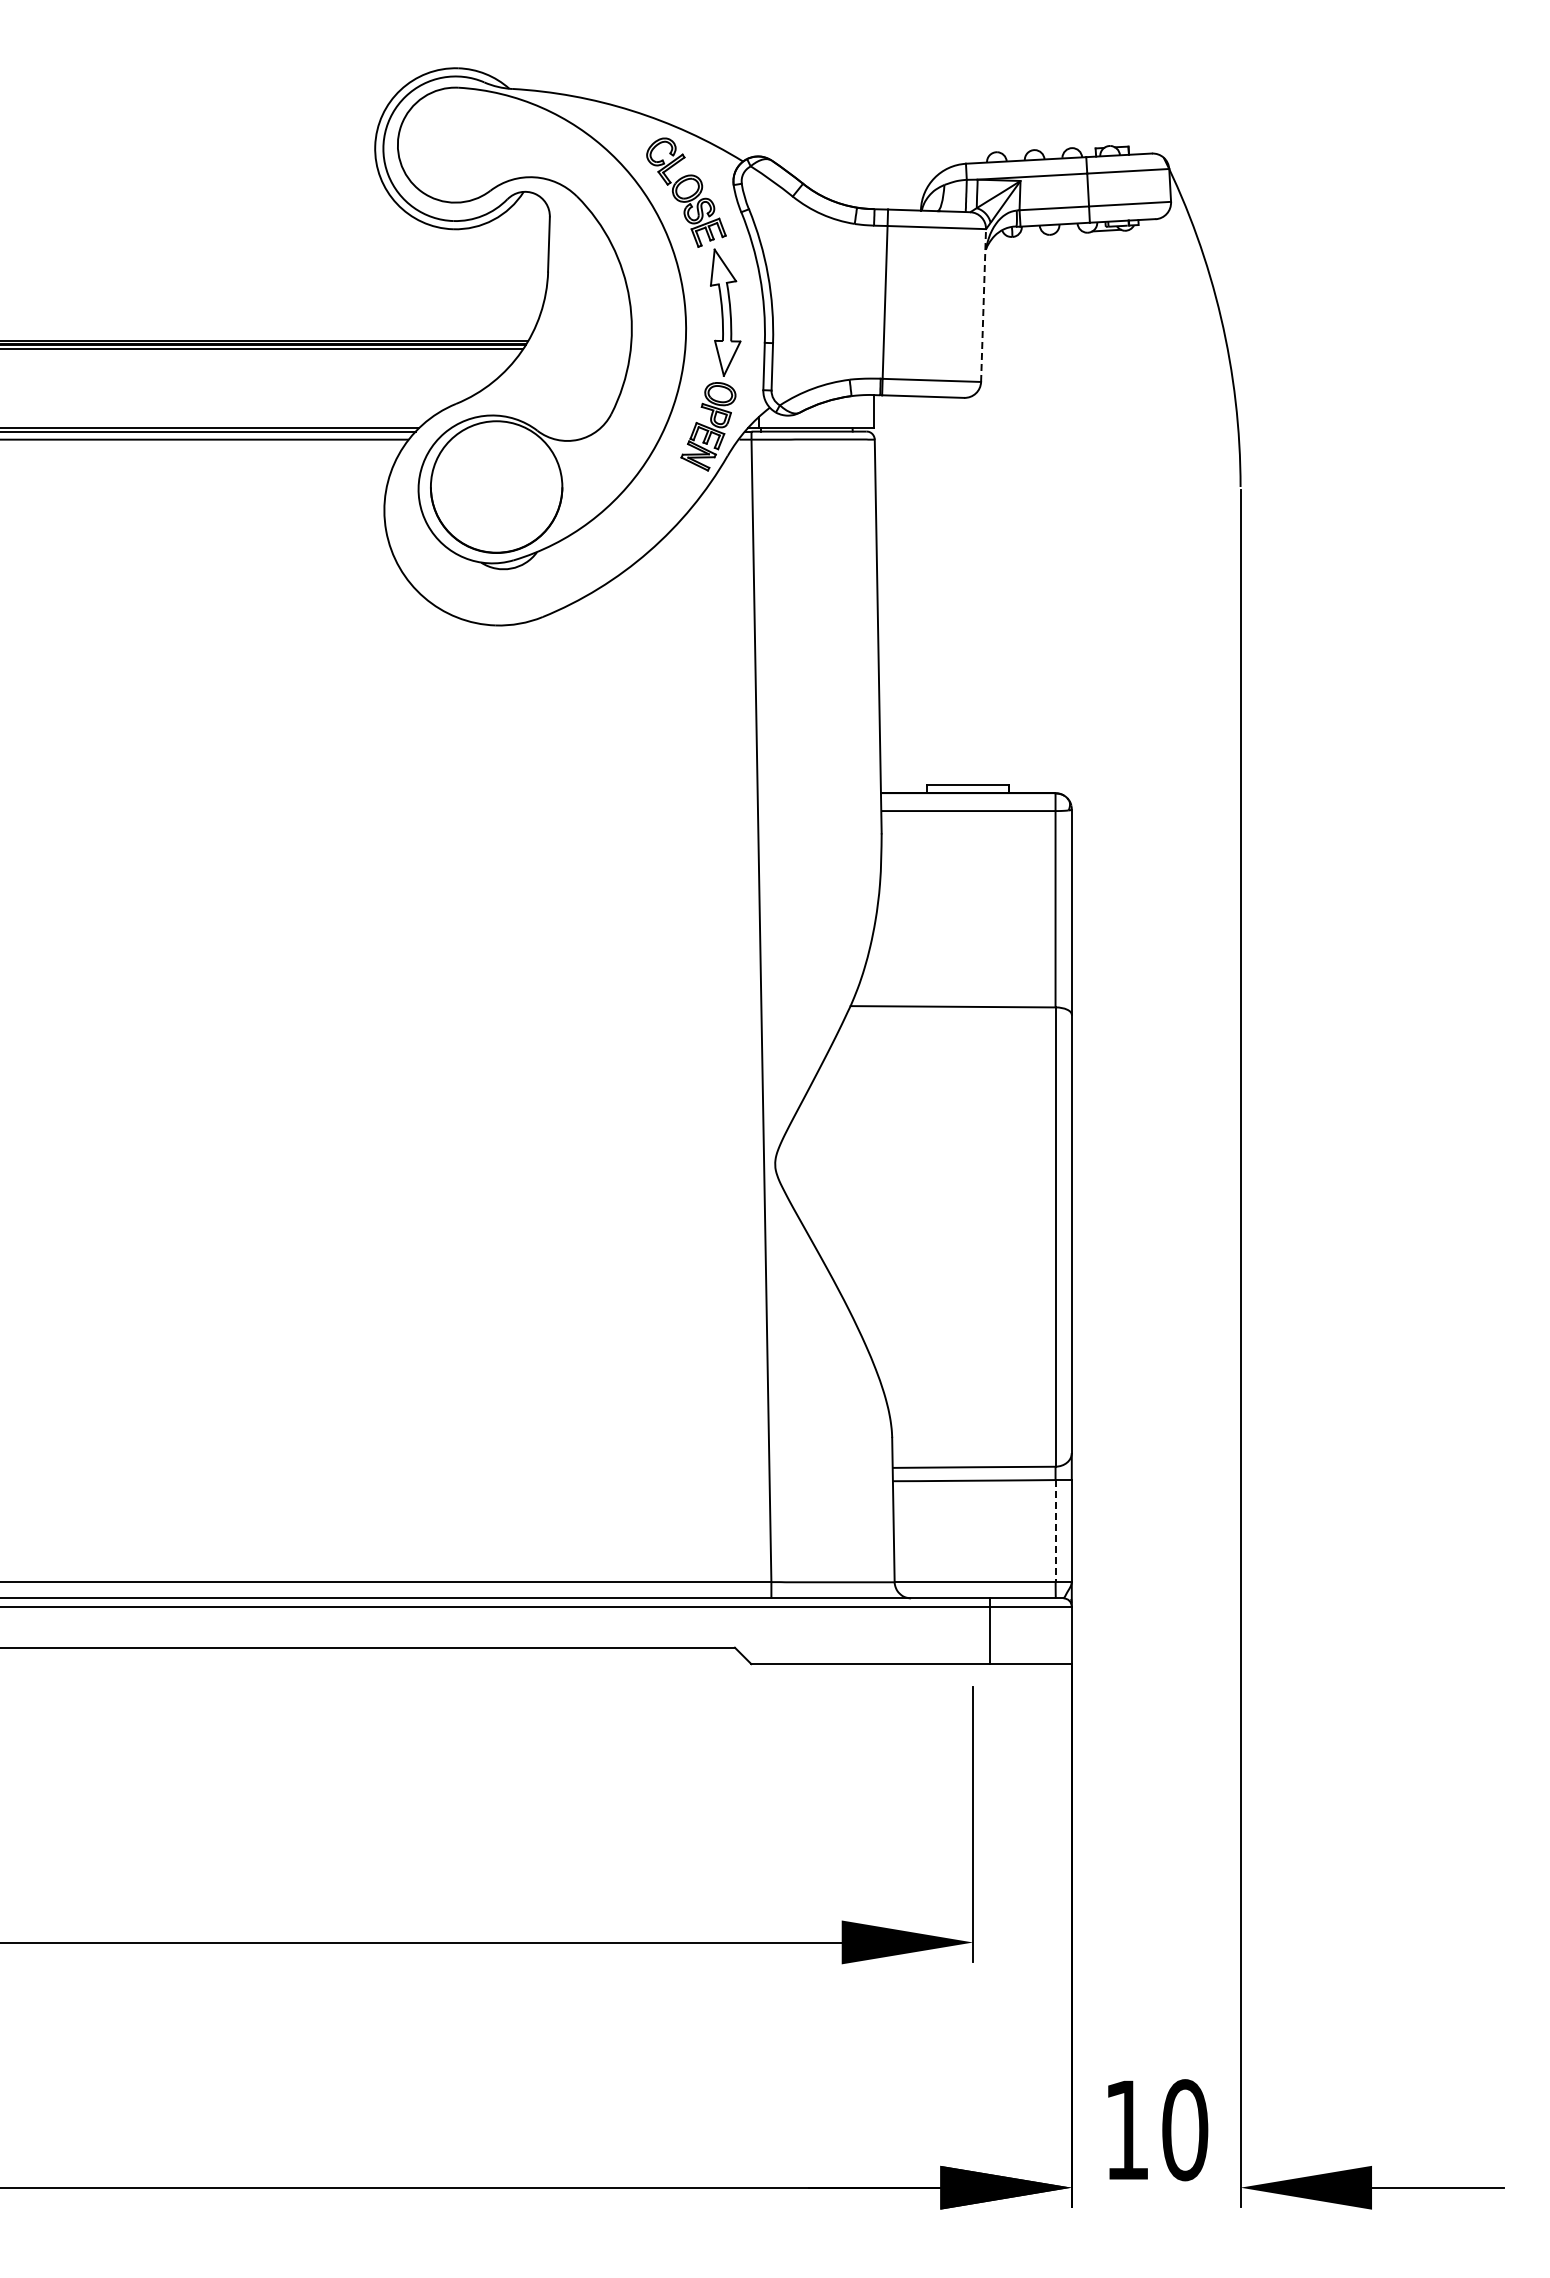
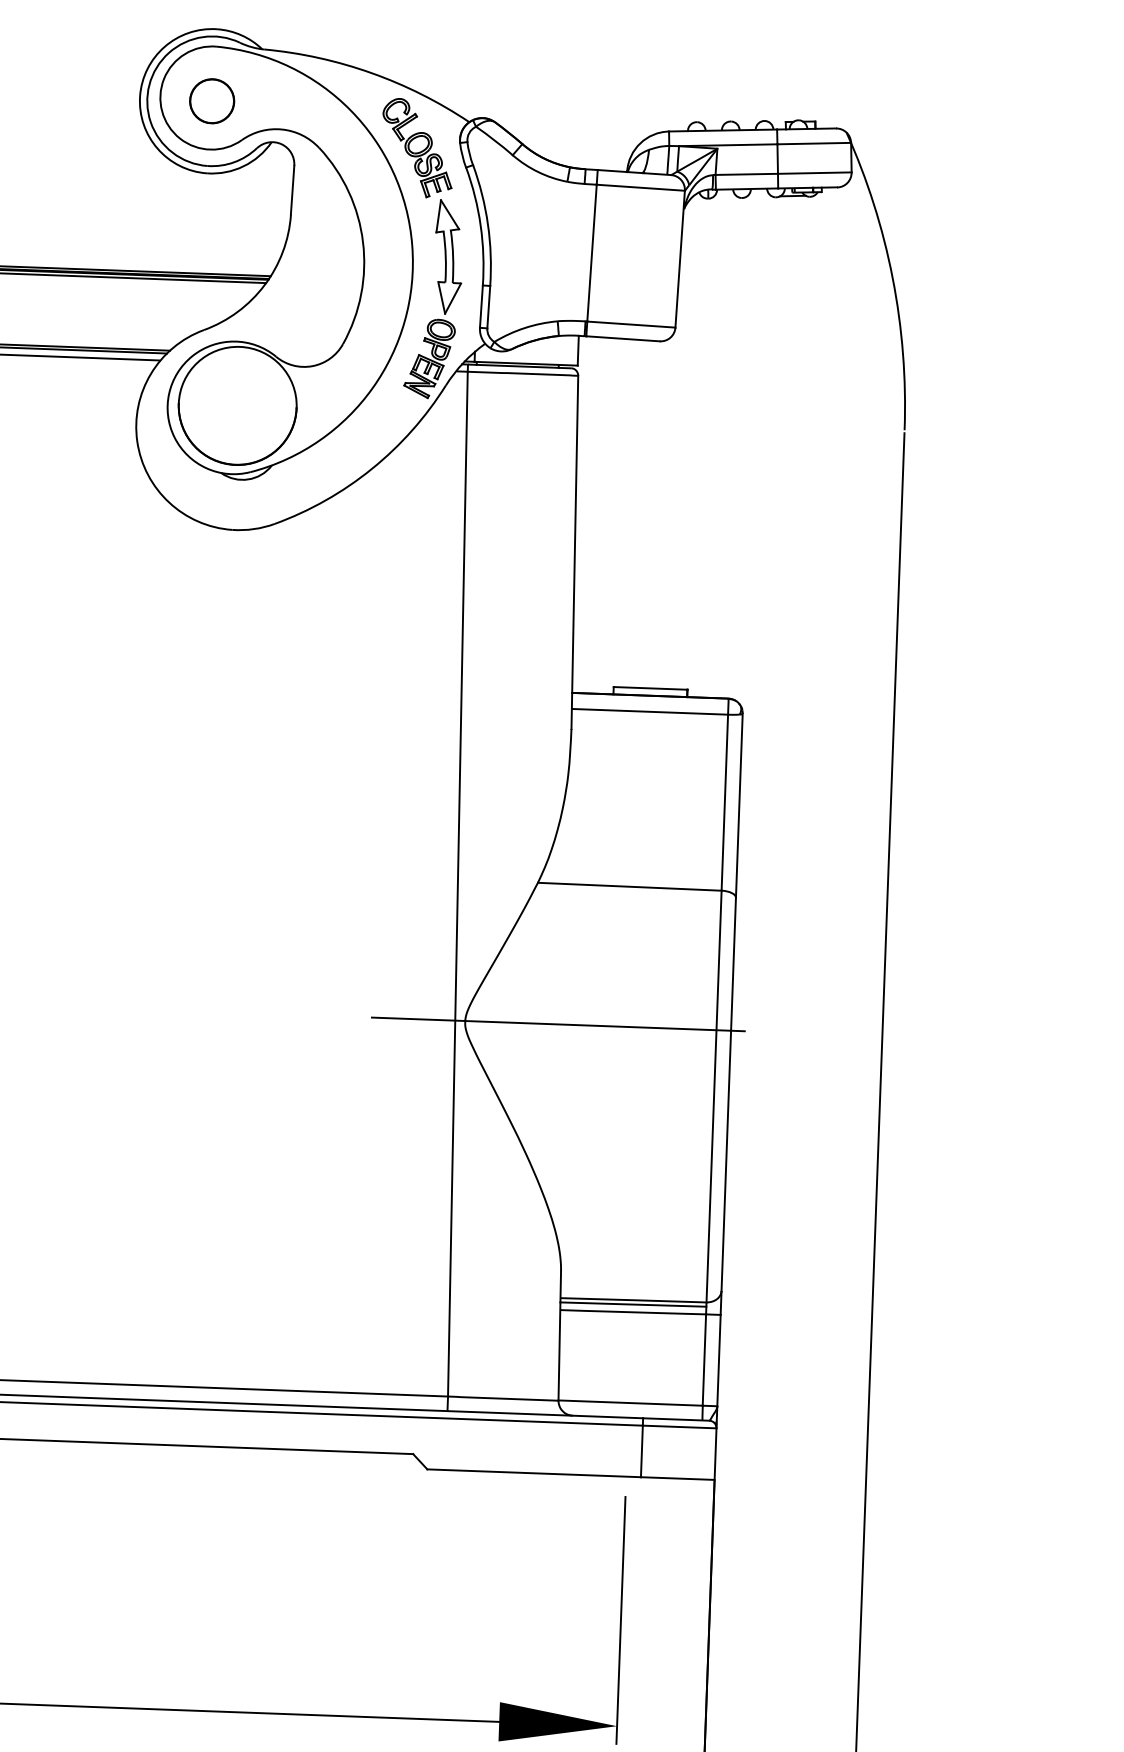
part: (455, 148) -> (211, 101), added
line: (983, 305) -> (680, 259), dashed -> solid
line: (879, 1163) -> (558, 1024), added
line: (973, 1471) -> (632, 1304), added
line: (1055, 1531) -> (704, 1360), dashed -> solid

